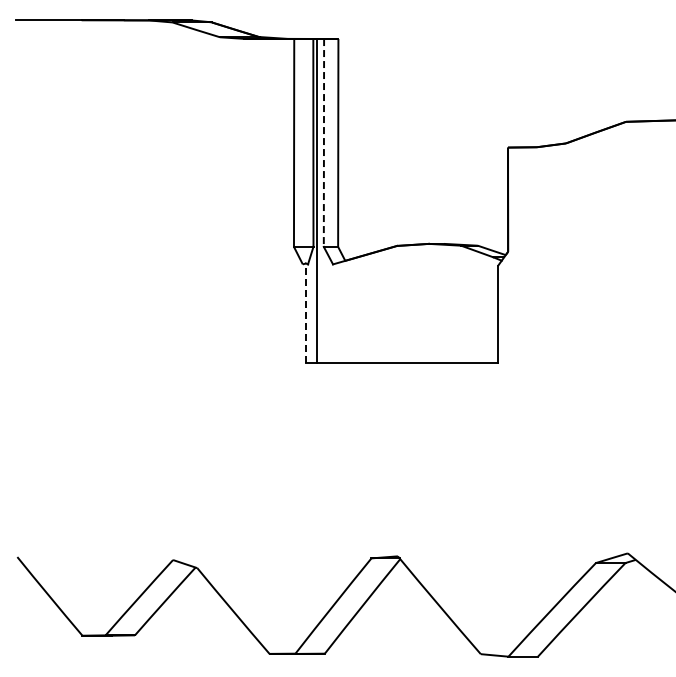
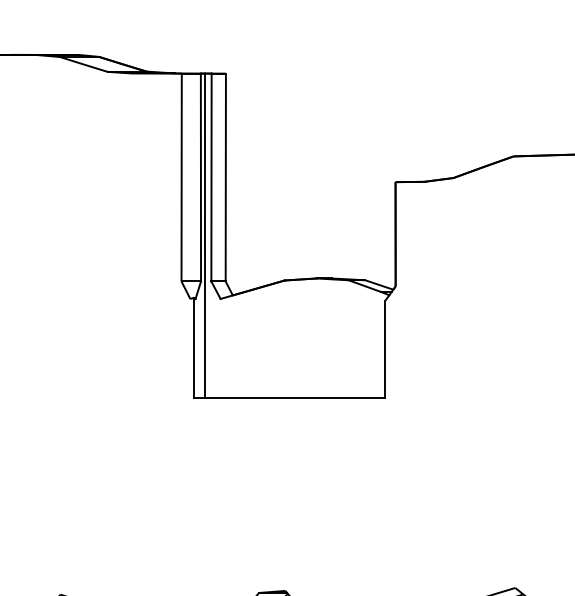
line: (323, 142) -> (211, 177), dashed -> solid
line: (306, 313) -> (194, 348), dashed -> solid

